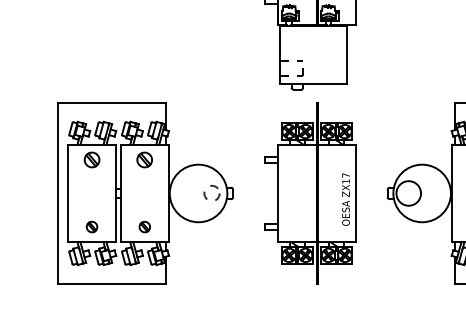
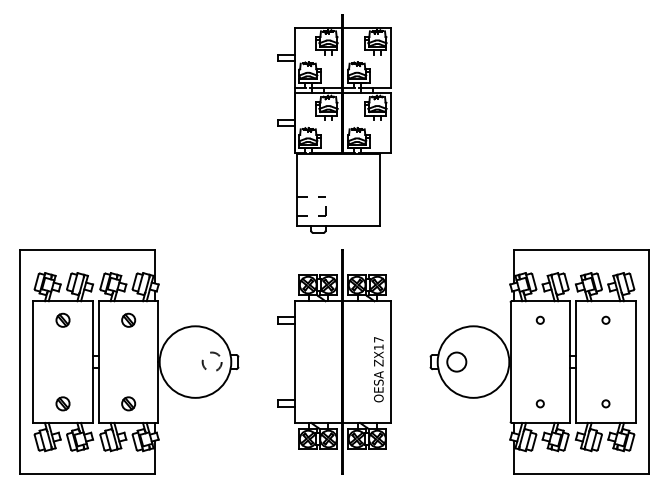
part: (91, 159) -> (62, 319), size x0.71
part: (144, 159) -> (128, 319), size x0.71
circle: (408, 192) -> (456, 361), size x0.62

